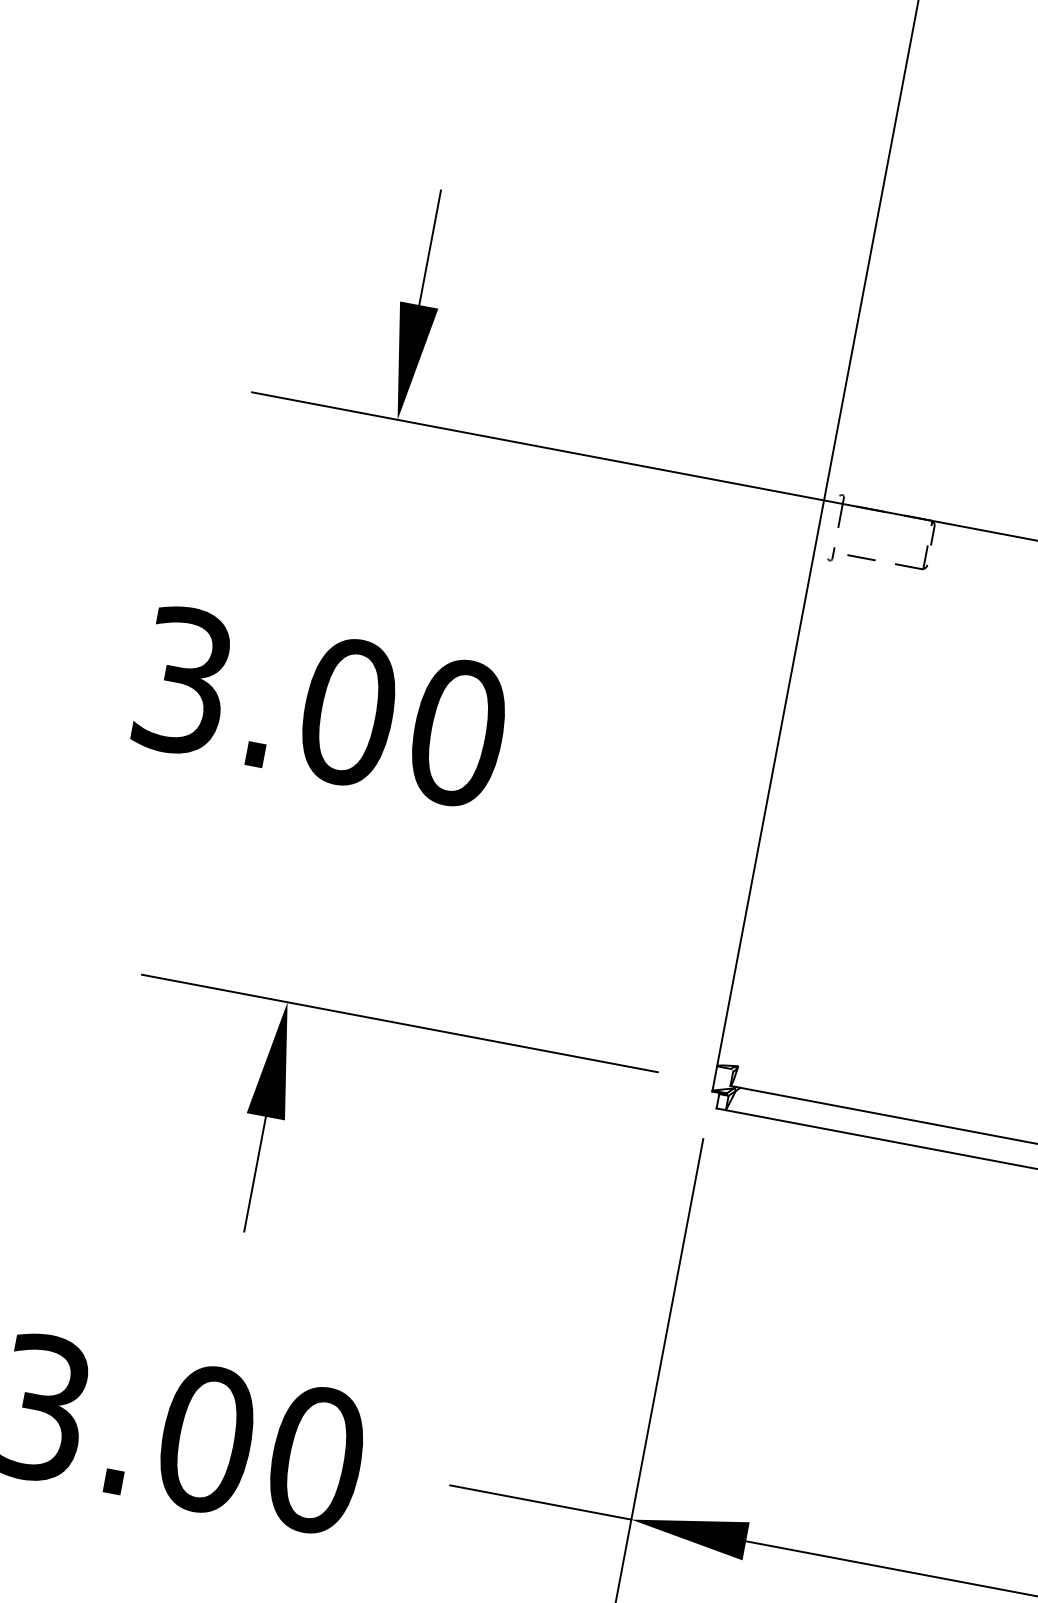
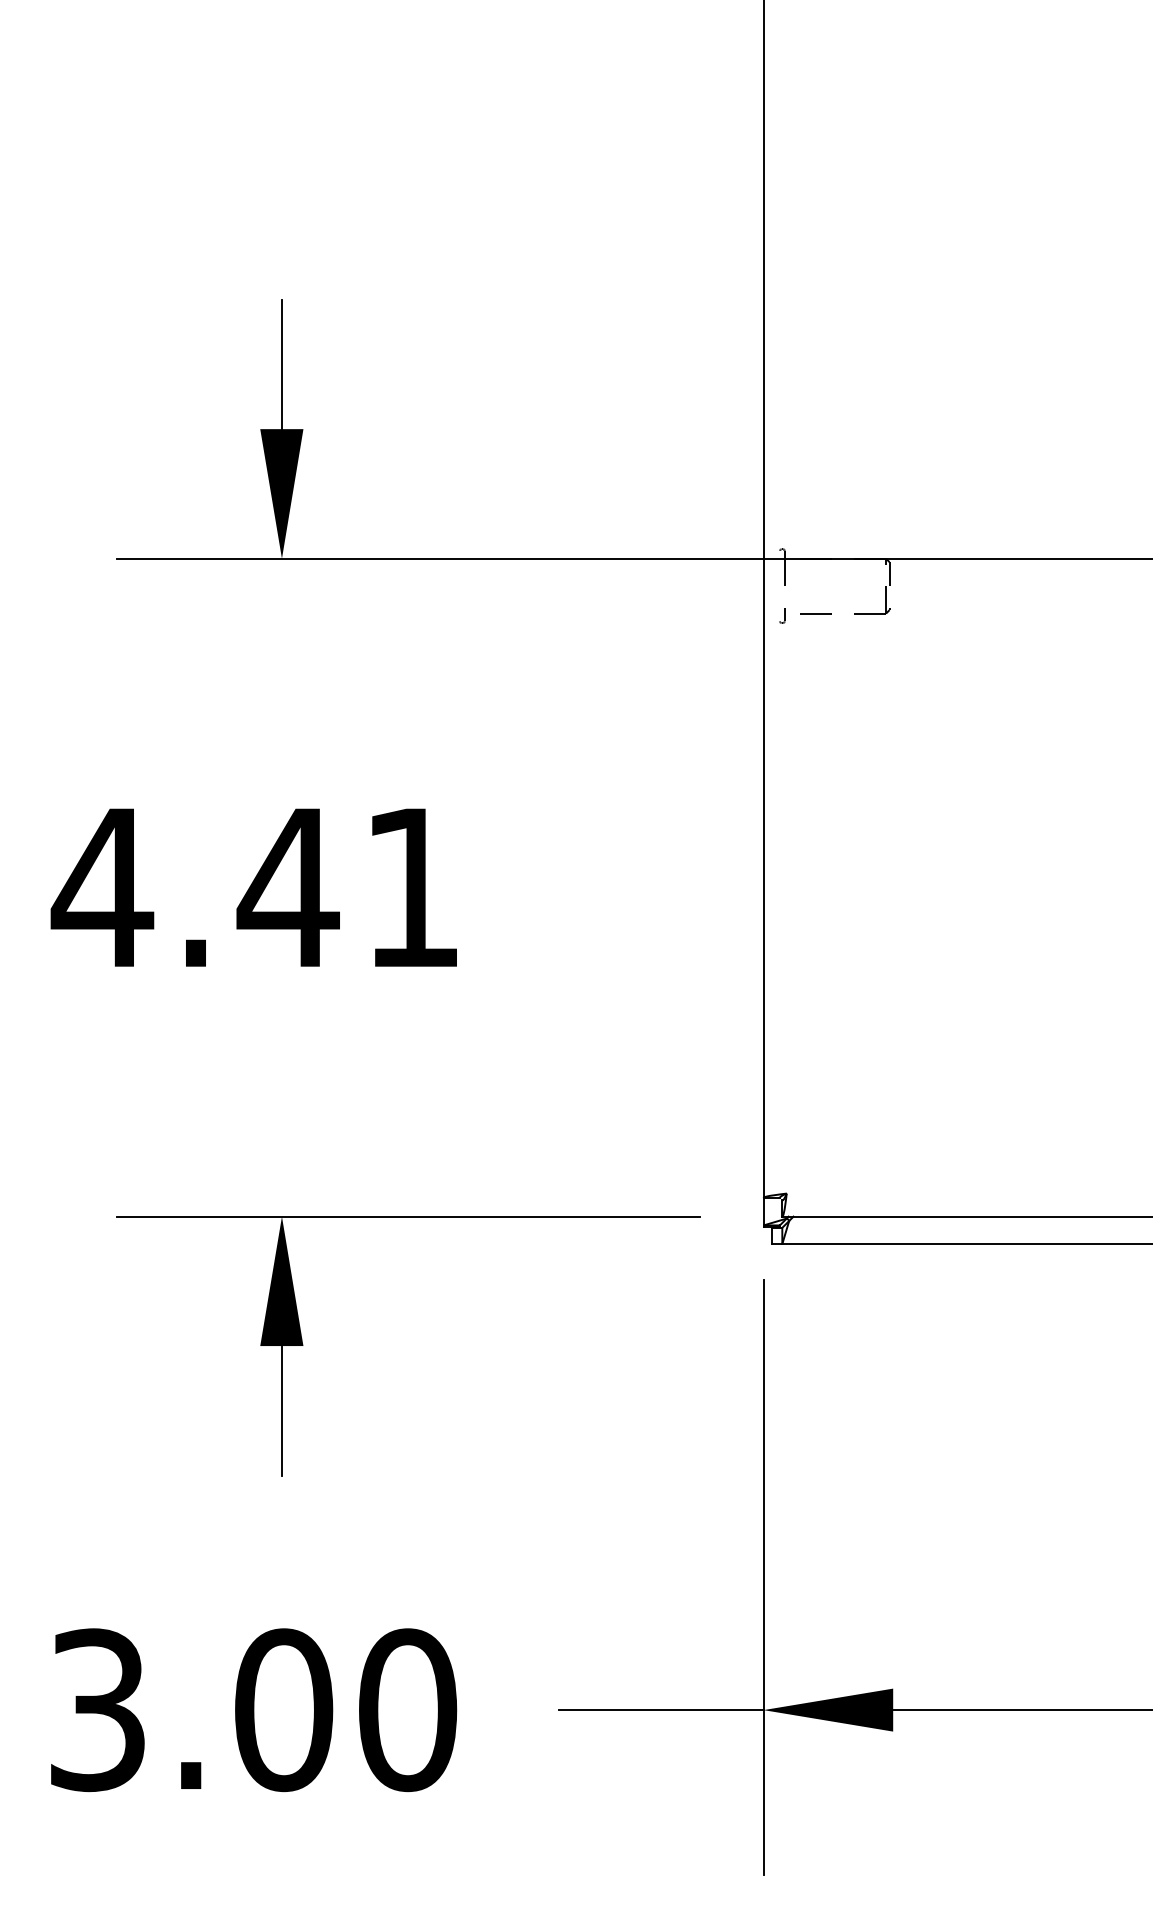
text: (319, 706) -> (255, 887), 3.00 -> 4.41

